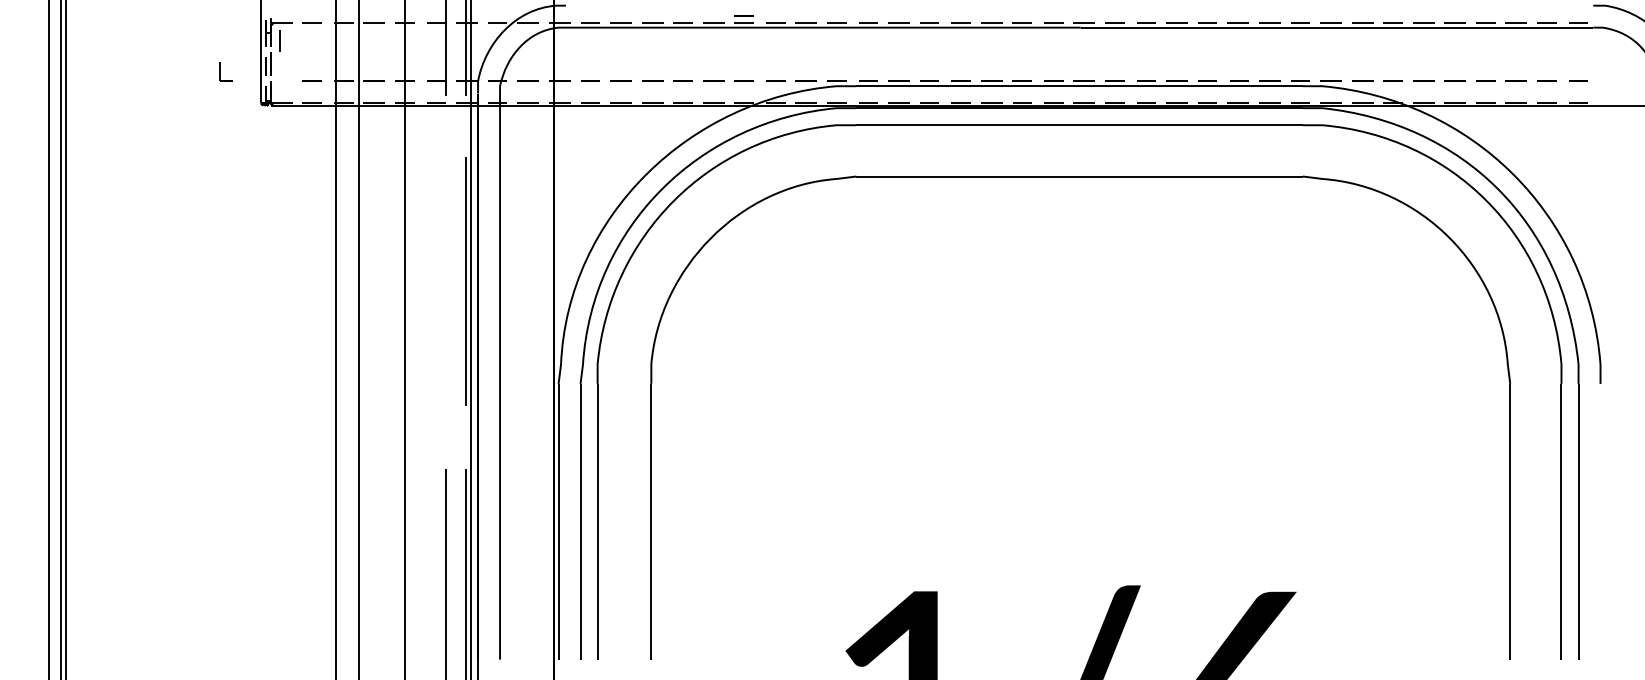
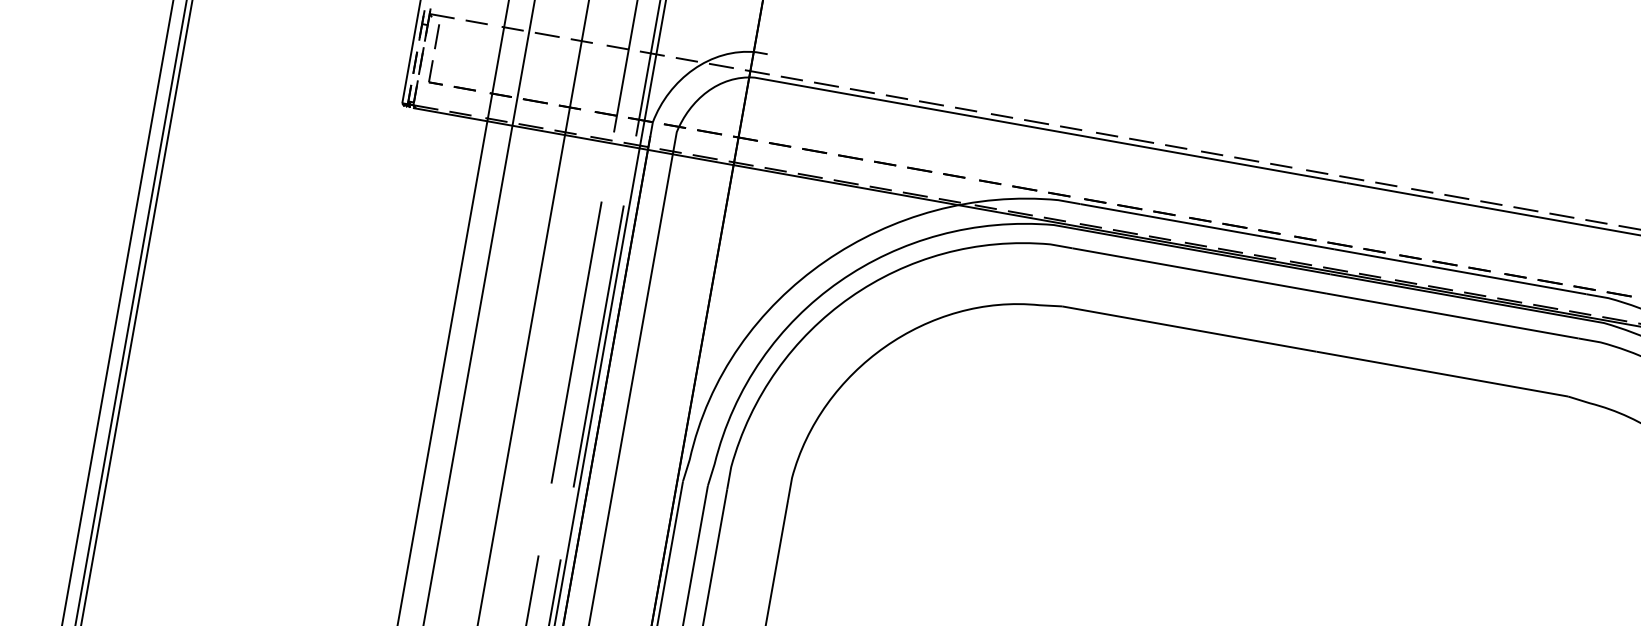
line: (743, 15) -> (966, 101), removed
part: (225, 71) -> (436, 72), moved
line: (445, 281) -> (575, 342), added

